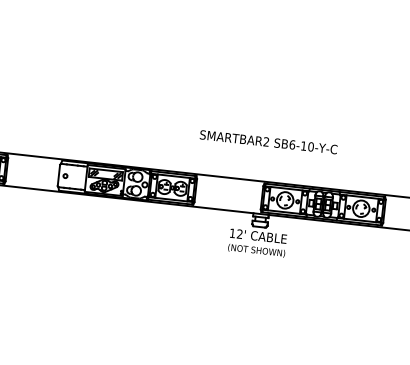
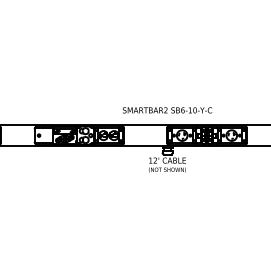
text: (268, 142) -> (167, 110), moved

